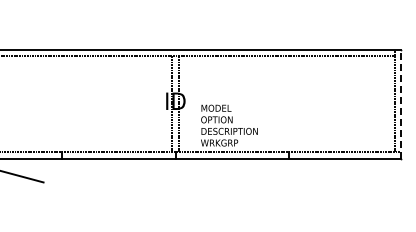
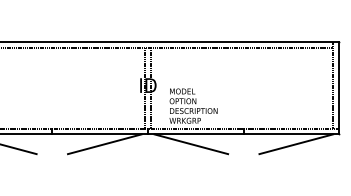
line: (401, 104) -> (338, 88), dashed -> solid
line: (123, 170) -> (104, 144), added
line: (226, 170) -> (191, 144), added
line: (350, 170) -> (295, 144), added

